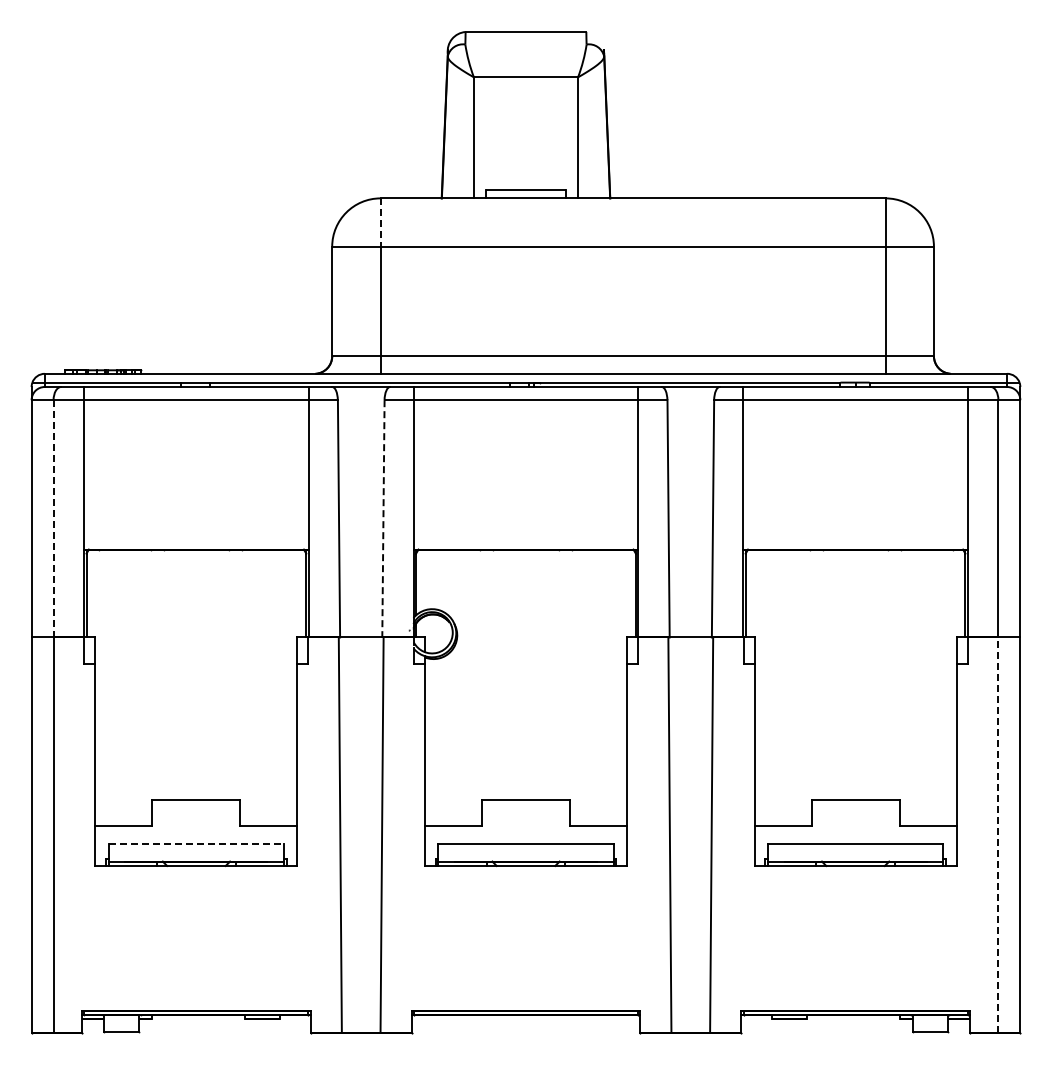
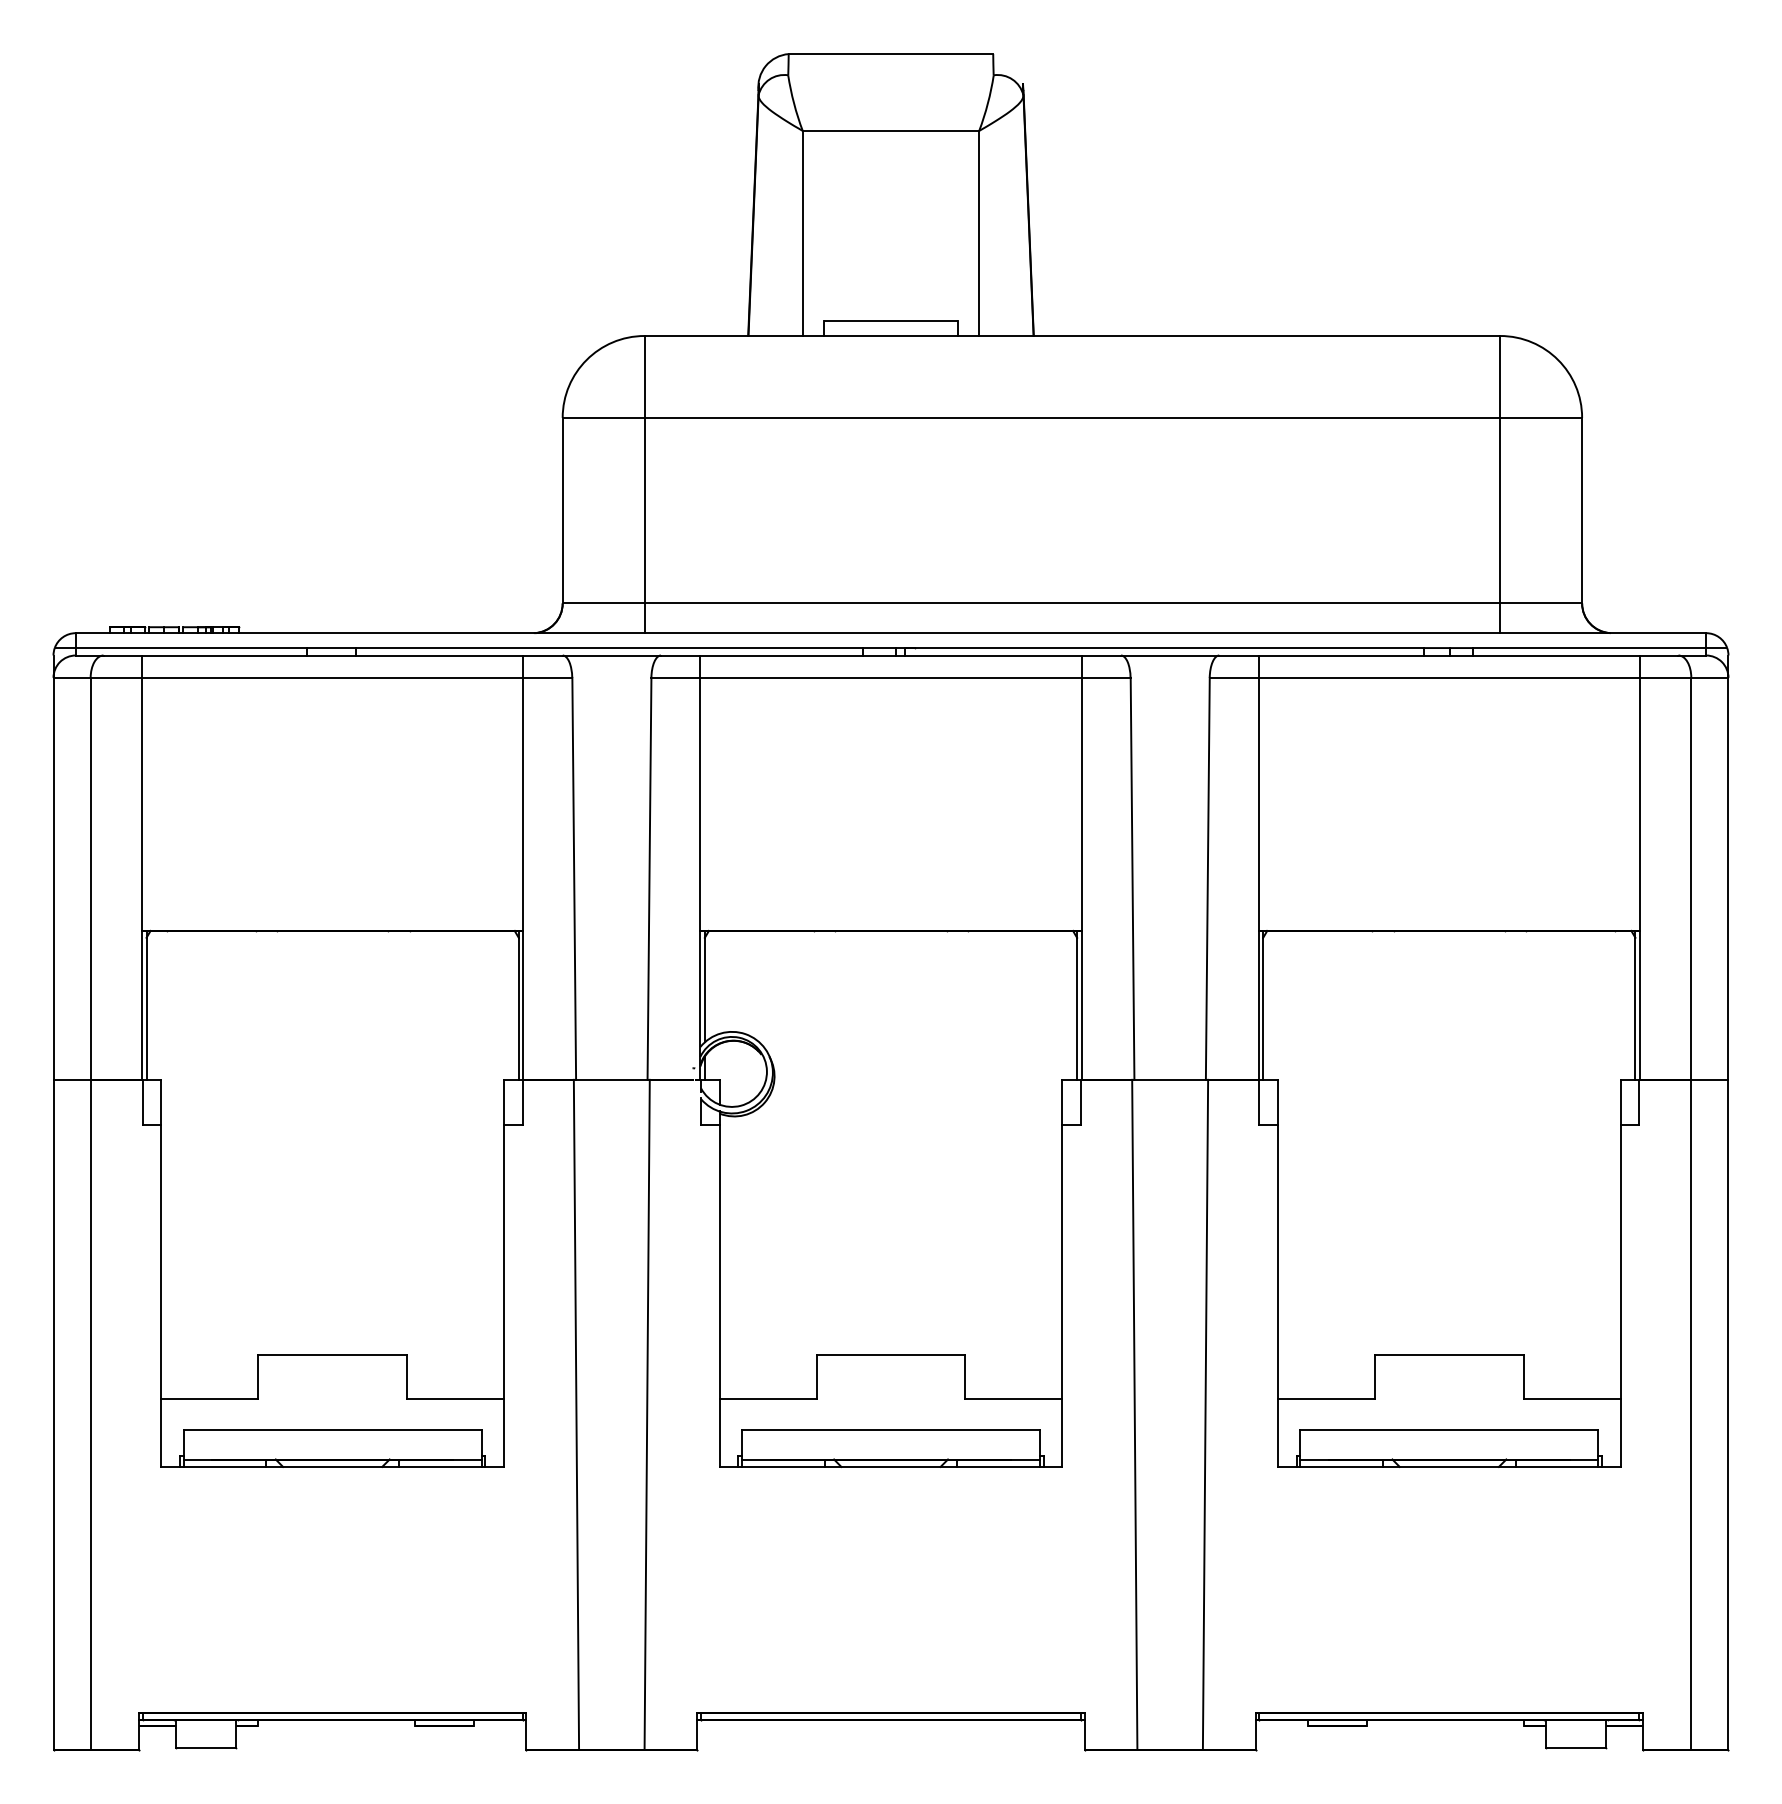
line: (380, 223) -> (644, 378), dashed -> solid
line: (53, 518) -> (90, 878), dashed -> solid
line: (383, 518) -> (649, 878), dashed -> solid
line: (998, 835) -> (1691, 1415), dashed -> solid
line: (196, 844) -> (332, 1430), dashed -> solid

